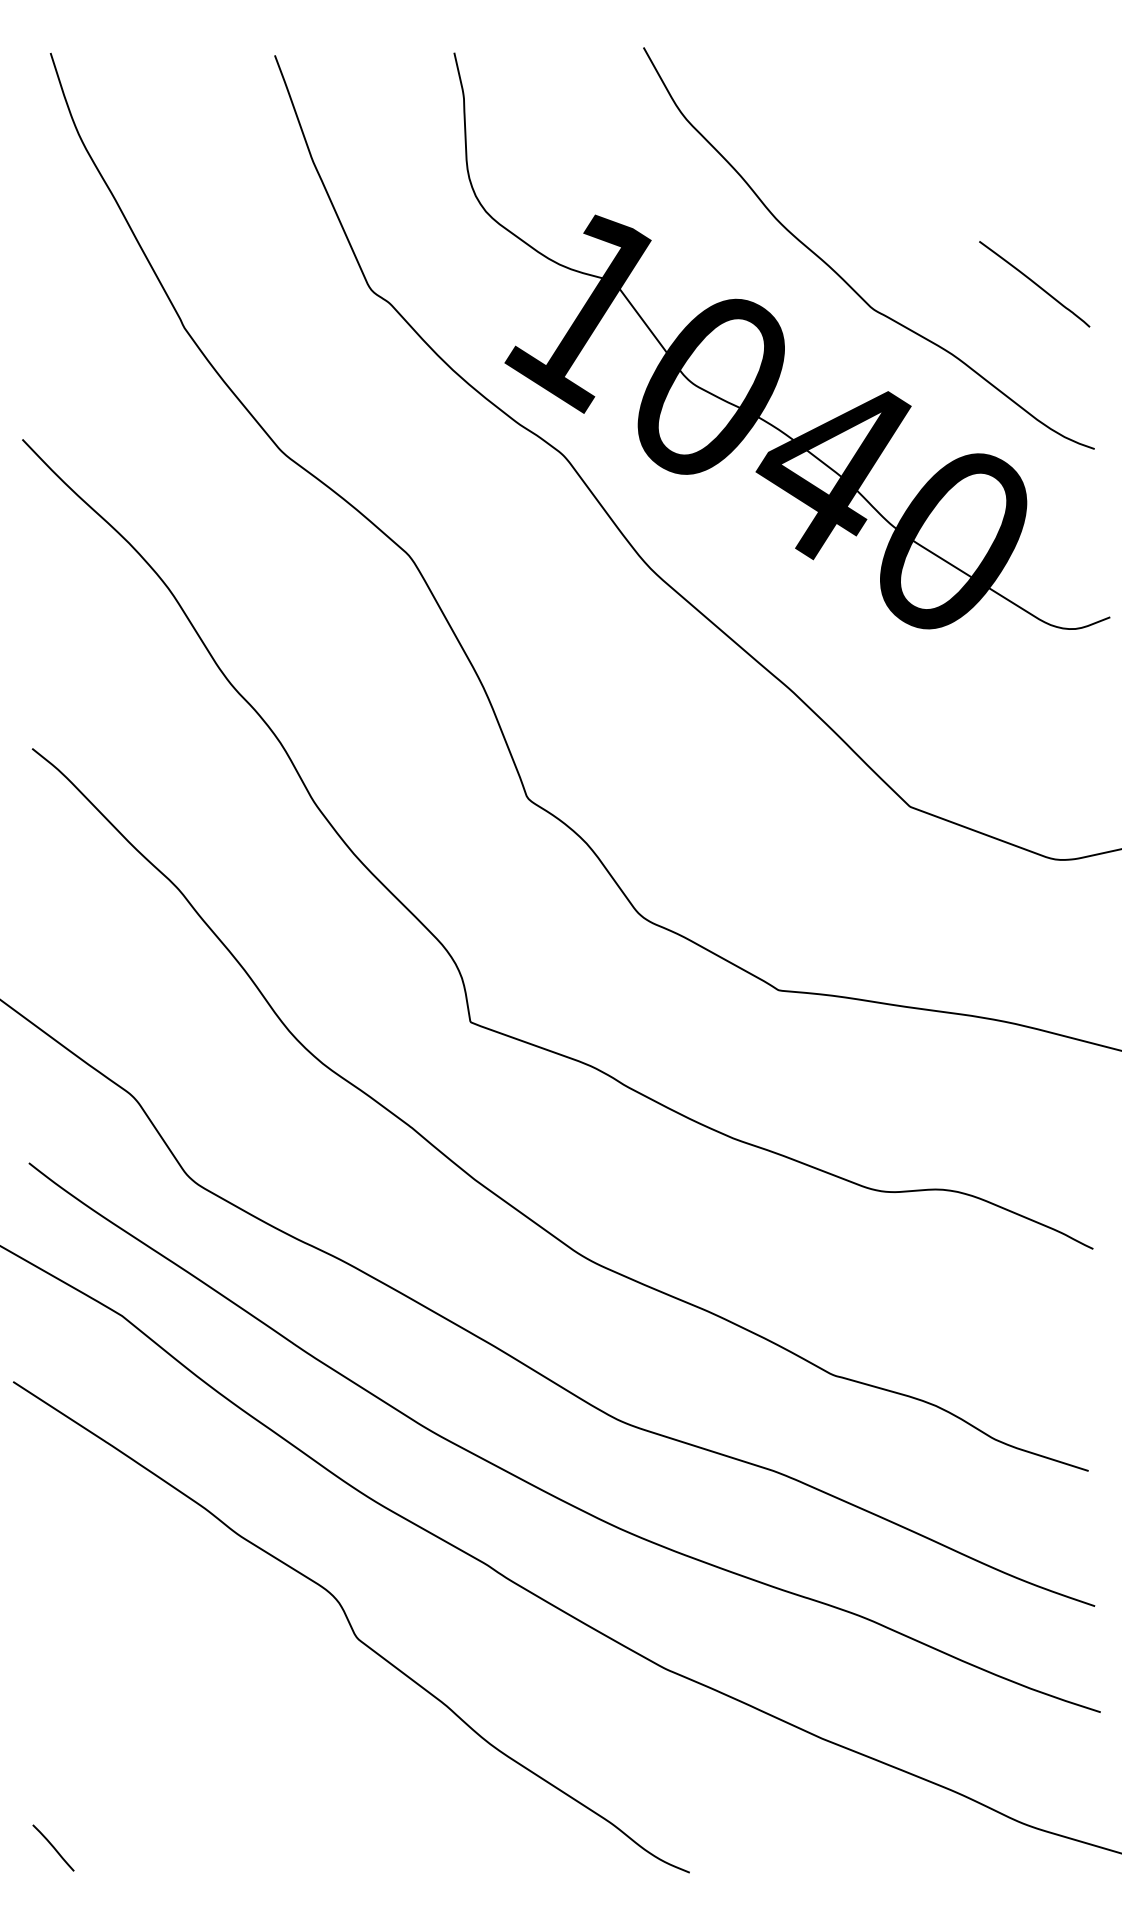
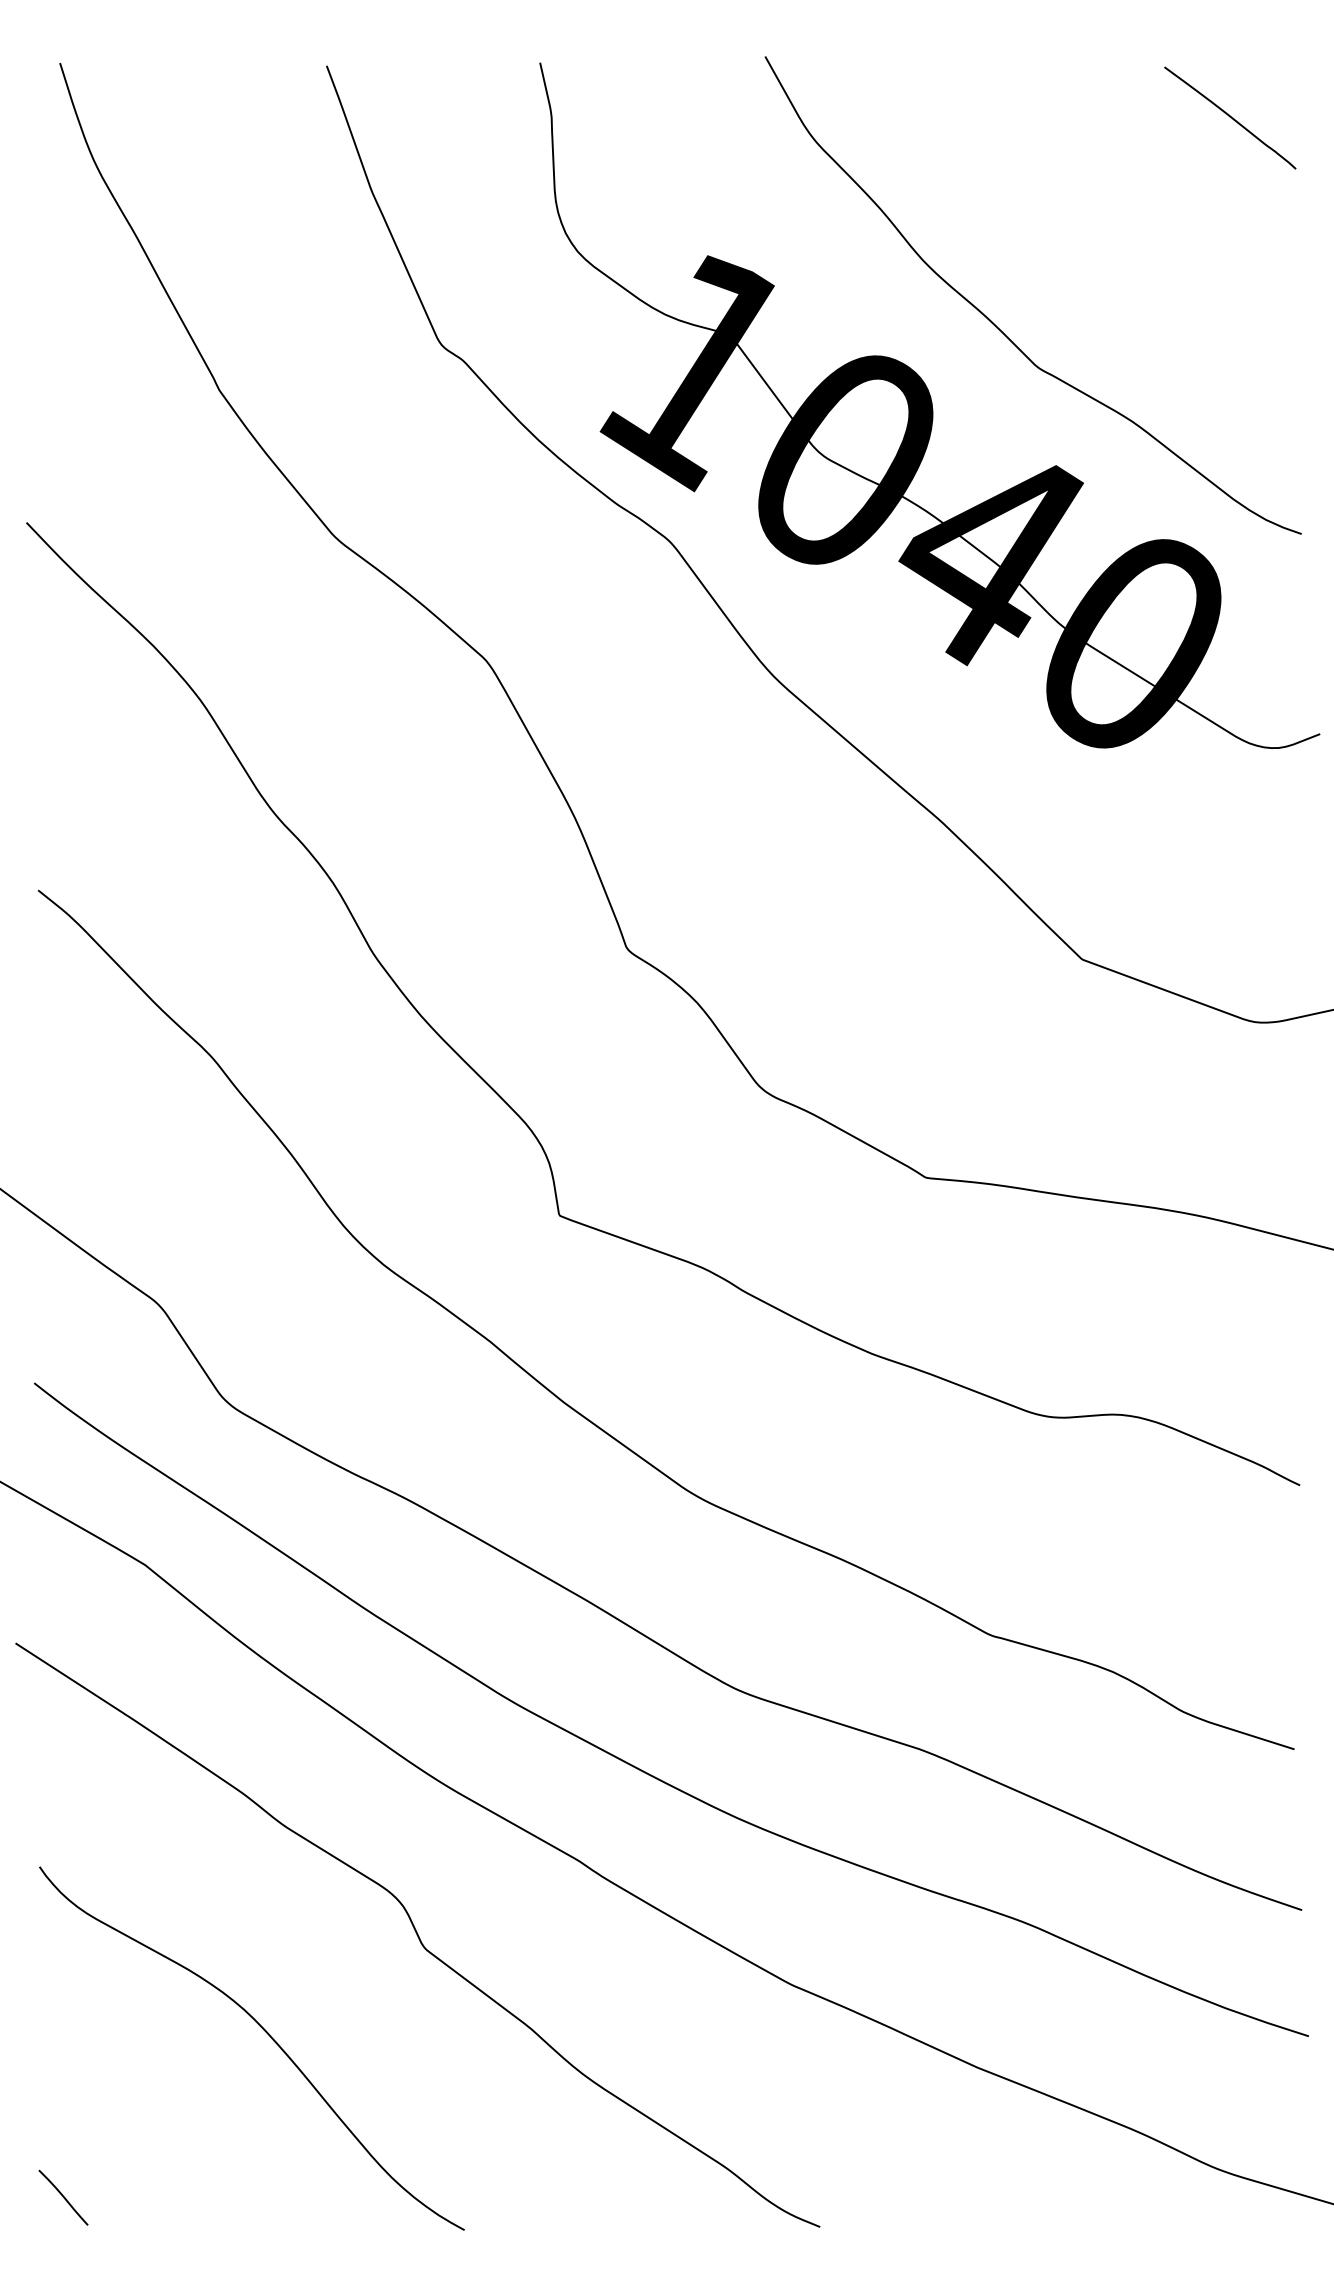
curve: (1034, 283) -> (1230, 117), moved
curve: (224, 1709) -> (266, 2033), added

